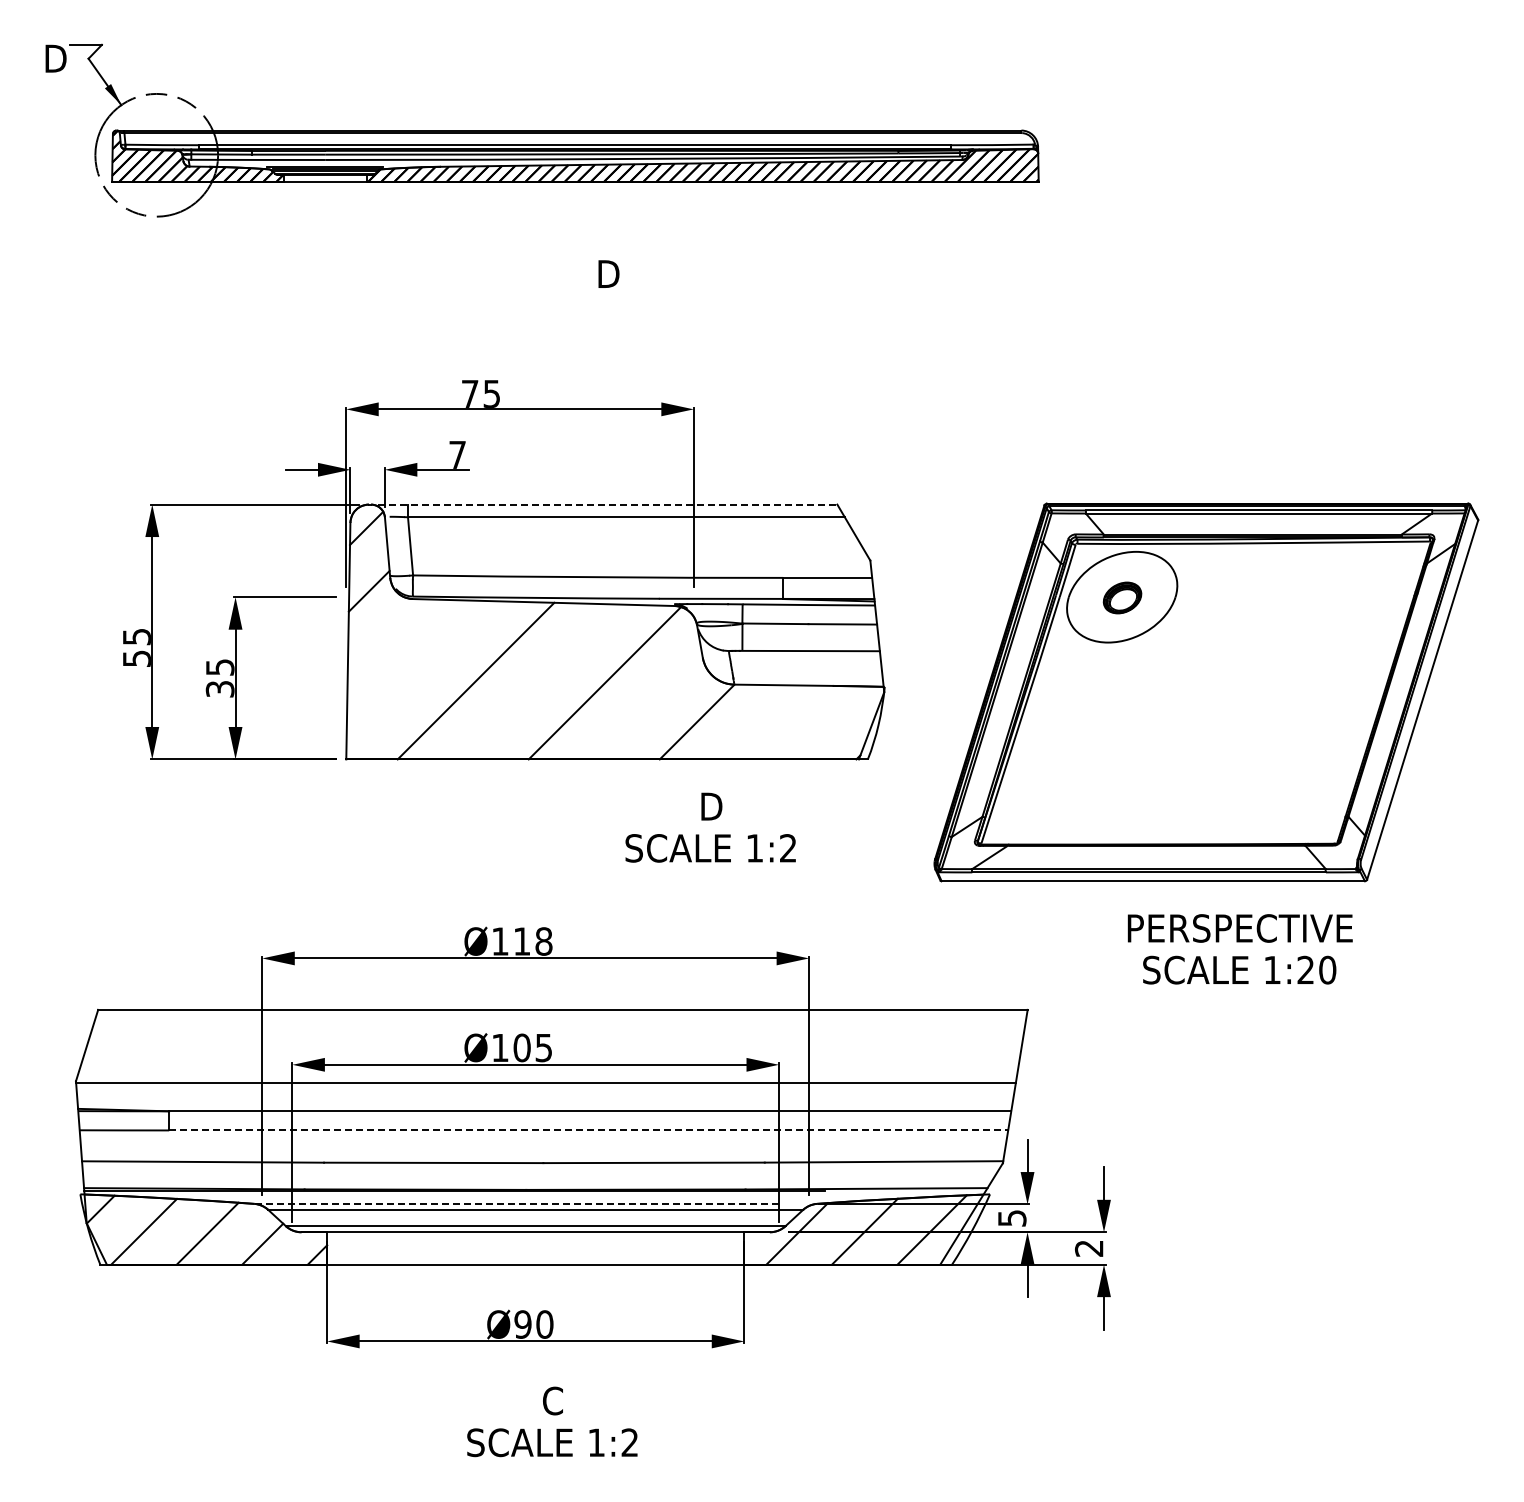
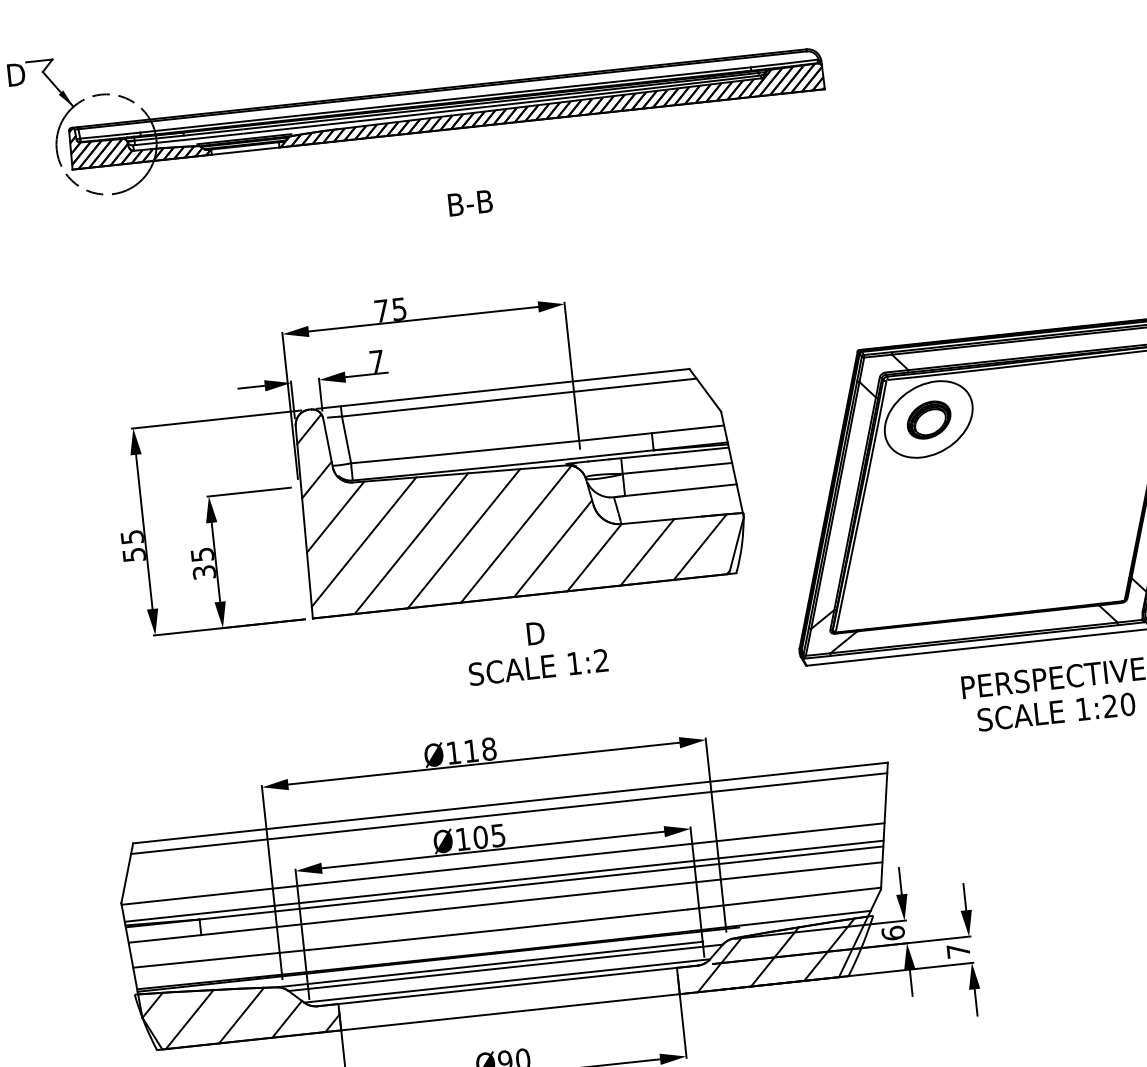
text: (592, 273) -> (470, 202), D -> B-B
line: (607, 504) -> (502, 388), dashed -> solid
part: (1122, 597) -> (929, 419), size x1.43
line: (386, 638) -> (335, 516), added
line: (418, 673) -> (364, 542), added
line: (540, 681) -> (463, 538), added
line: (647, 705) -> (552, 548), added
line: (762, 722) -> (647, 552), added
line: (826, 722) -> (699, 546), added
text: (710, 827) -> (536, 650), moved
line: (559, 1022) -> (508, 813), added
line: (544, 1104) -> (503, 881), added
line: (588, 1130) -> (541, 898), dashed -> solid
line: (517, 1203) -> (490, 964), dashed -> solid
text: (1011, 1217) -> (892, 932), 5 -> 6
text: (1088, 1248) -> (957, 951), 2 -> 7

